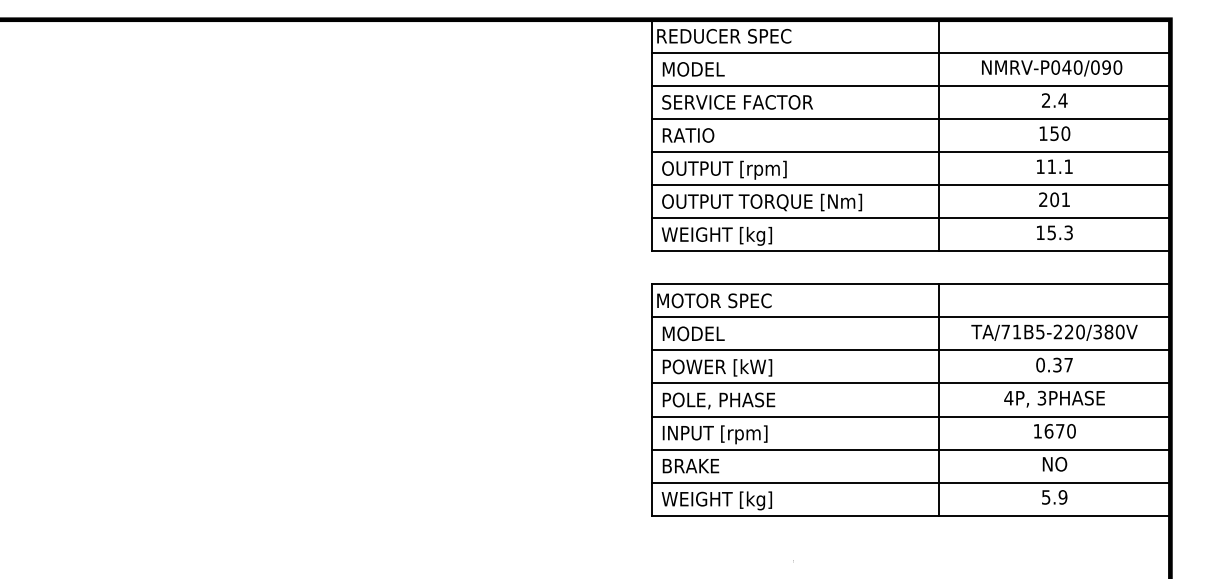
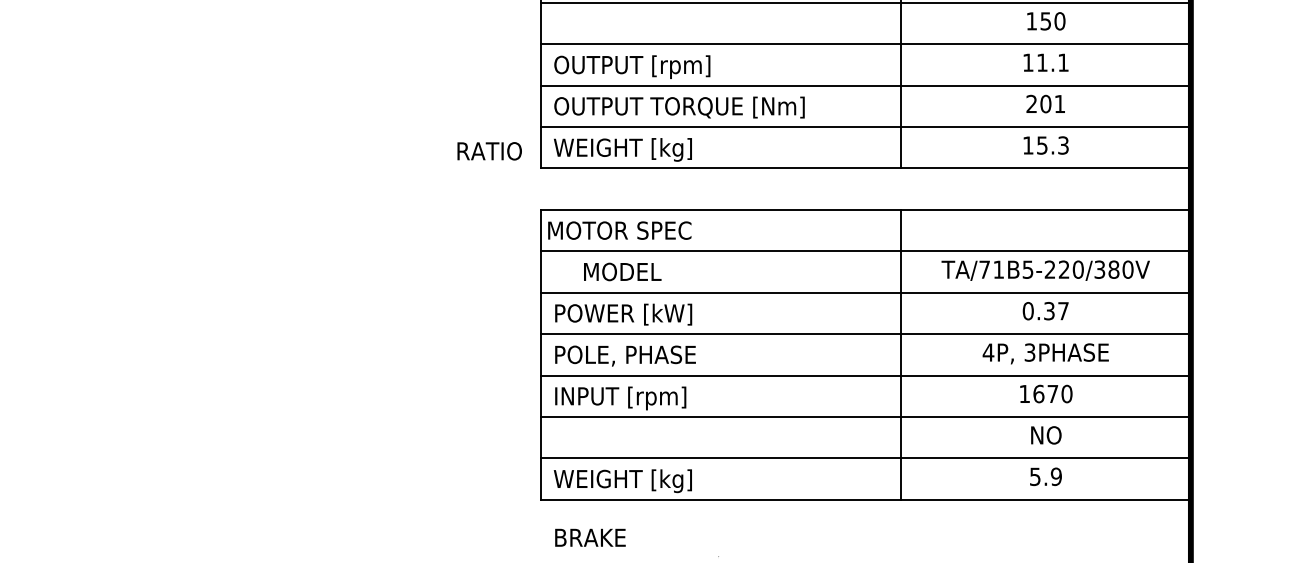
text: (688, 135) -> (489, 151), moved
text: (693, 333) -> (622, 271), moved
text: (690, 466) -> (589, 538), moved

